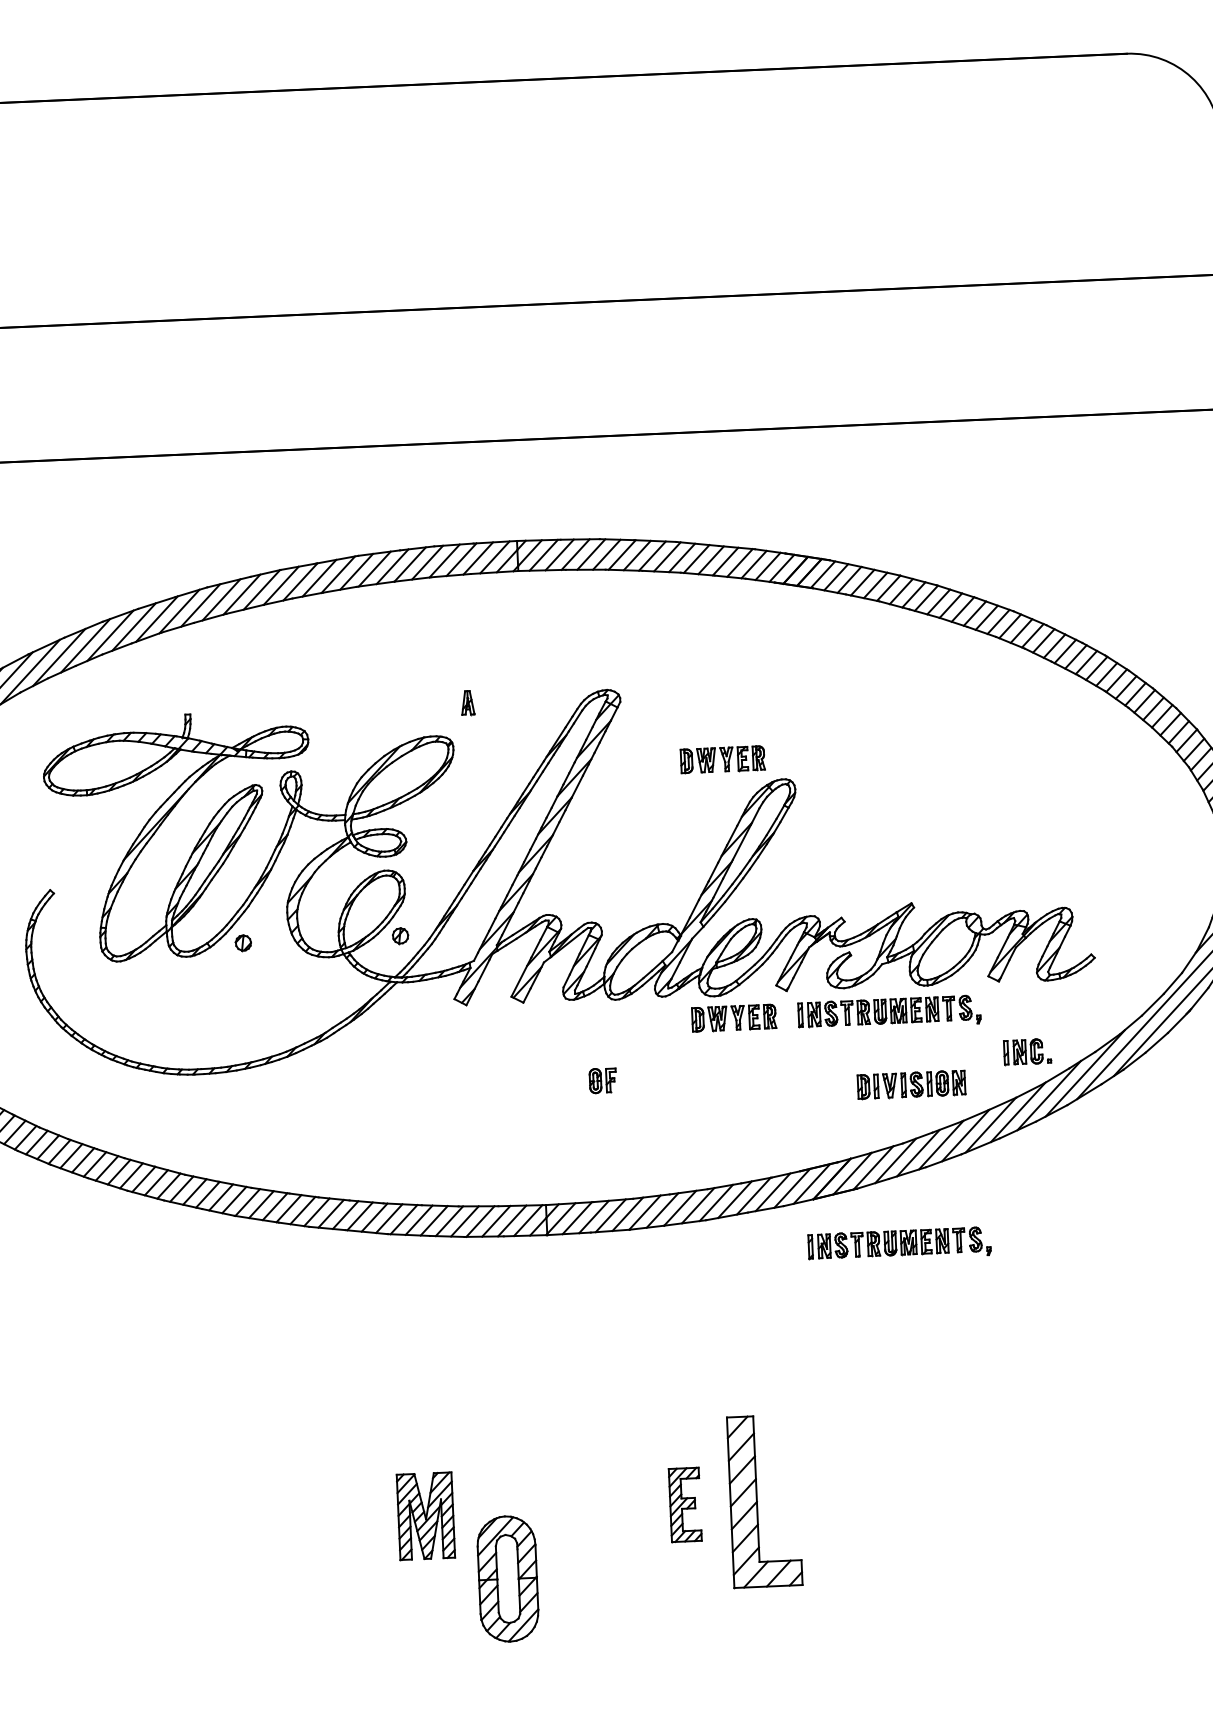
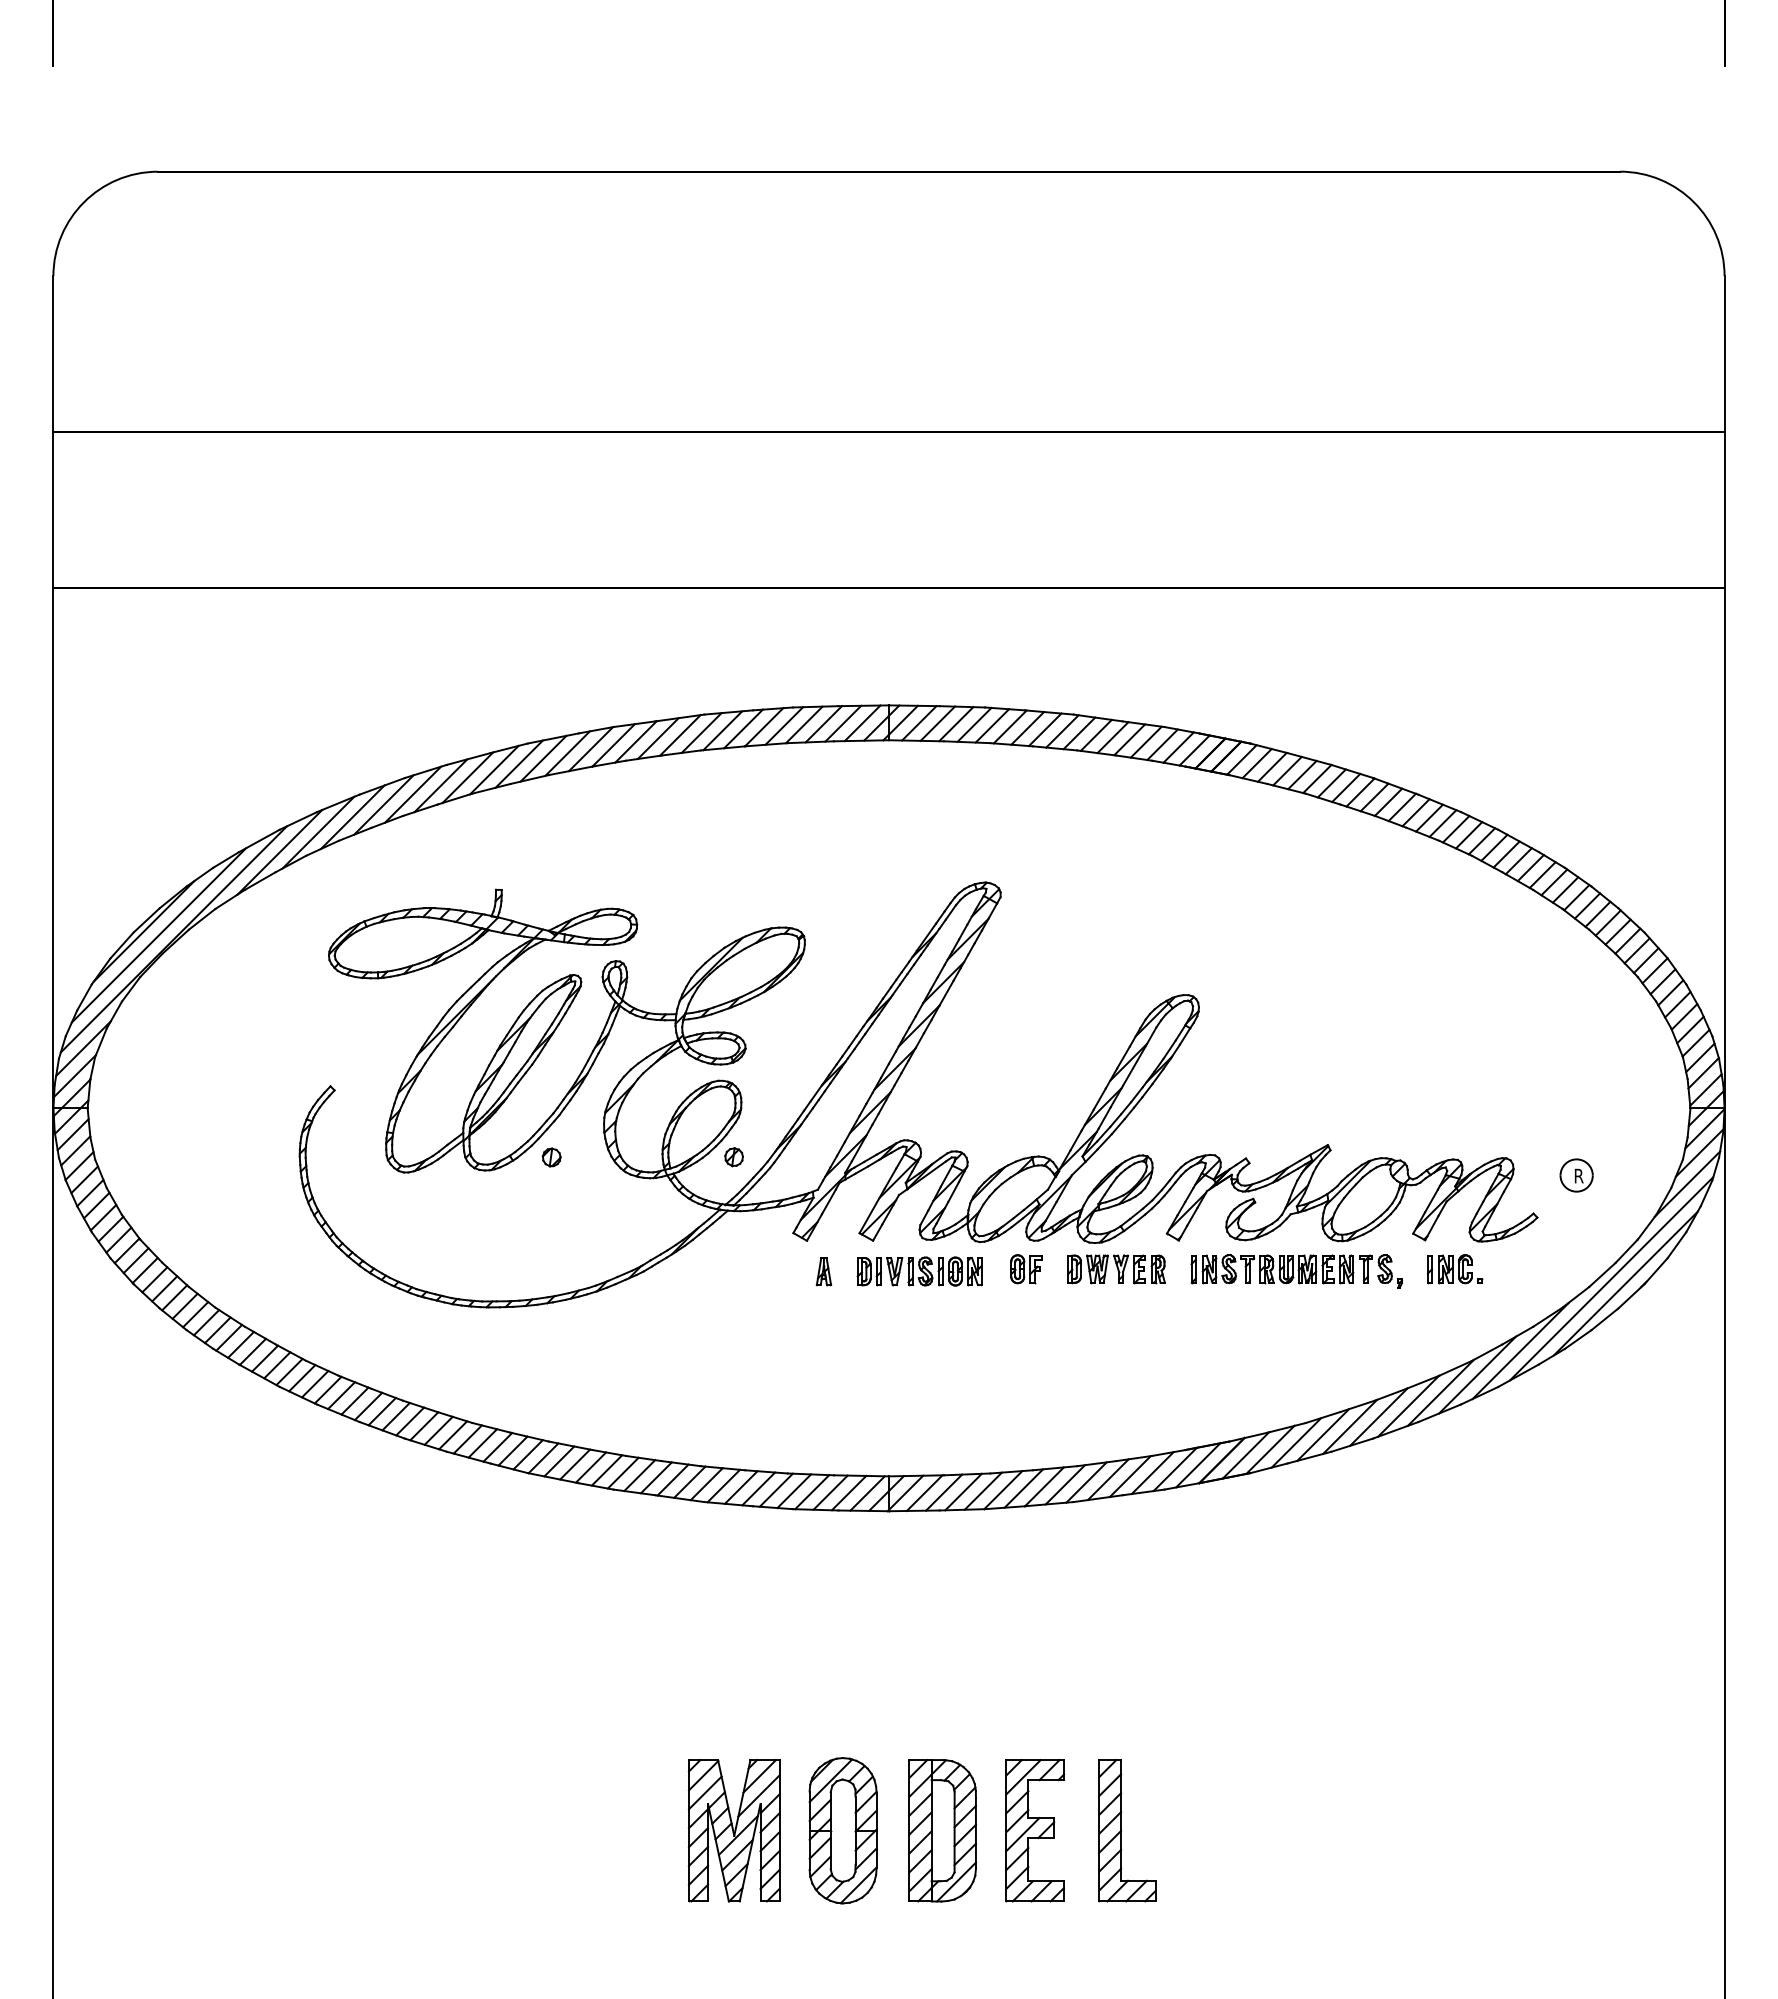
part: (467, 702) -> (823, 1271), moved
part: (722, 759) -> (1116, 969), removed
part: (1126, 920) -> (1576, 1175), added
part: (1027, 1052) -> (1454, 1269), moved
part: (603, 1081) -> (1026, 1269), moved
part: (911, 1084) -> (919, 1271), moved
part: (899, 1244) -> (1296, 1540), removed
part: (764, 1501) -> (1127, 1830), size x0.71
part: (685, 1504) -> (1035, 1830), size x1.67
part: (605, 1508) -> (942, 1830), added
part: (425, 1515) -> (733, 1830), size x1.43
part: (507, 1578) -> (842, 1830), moved

